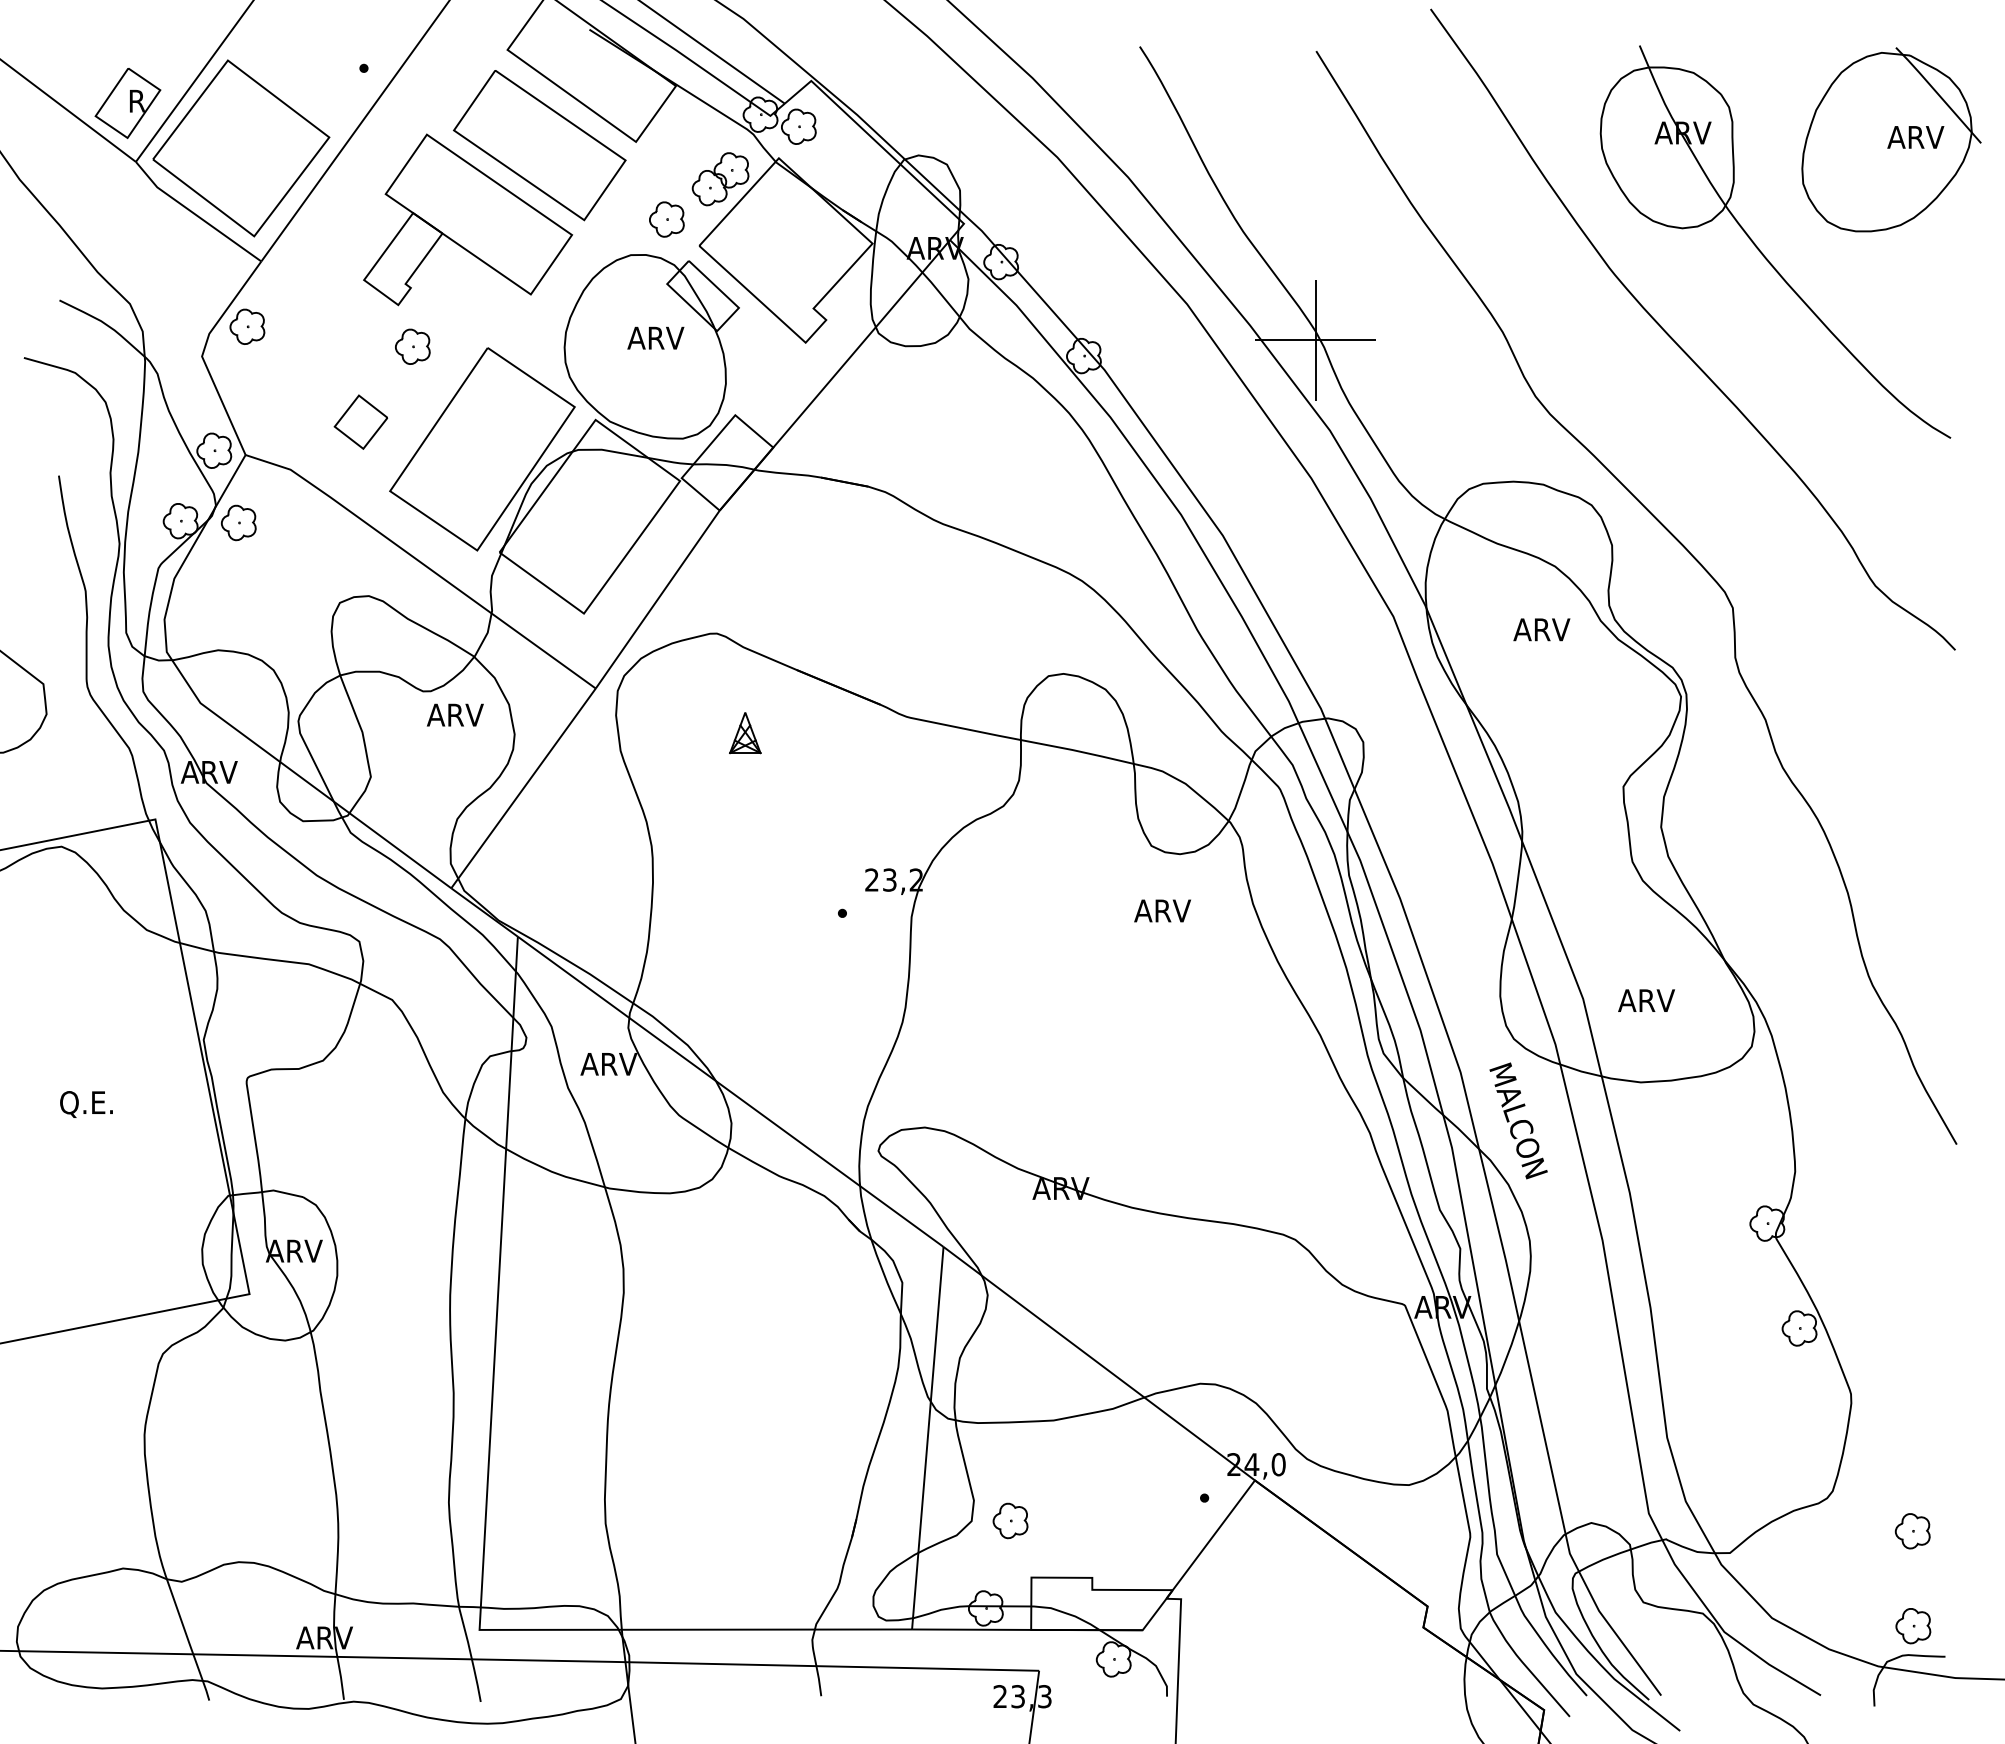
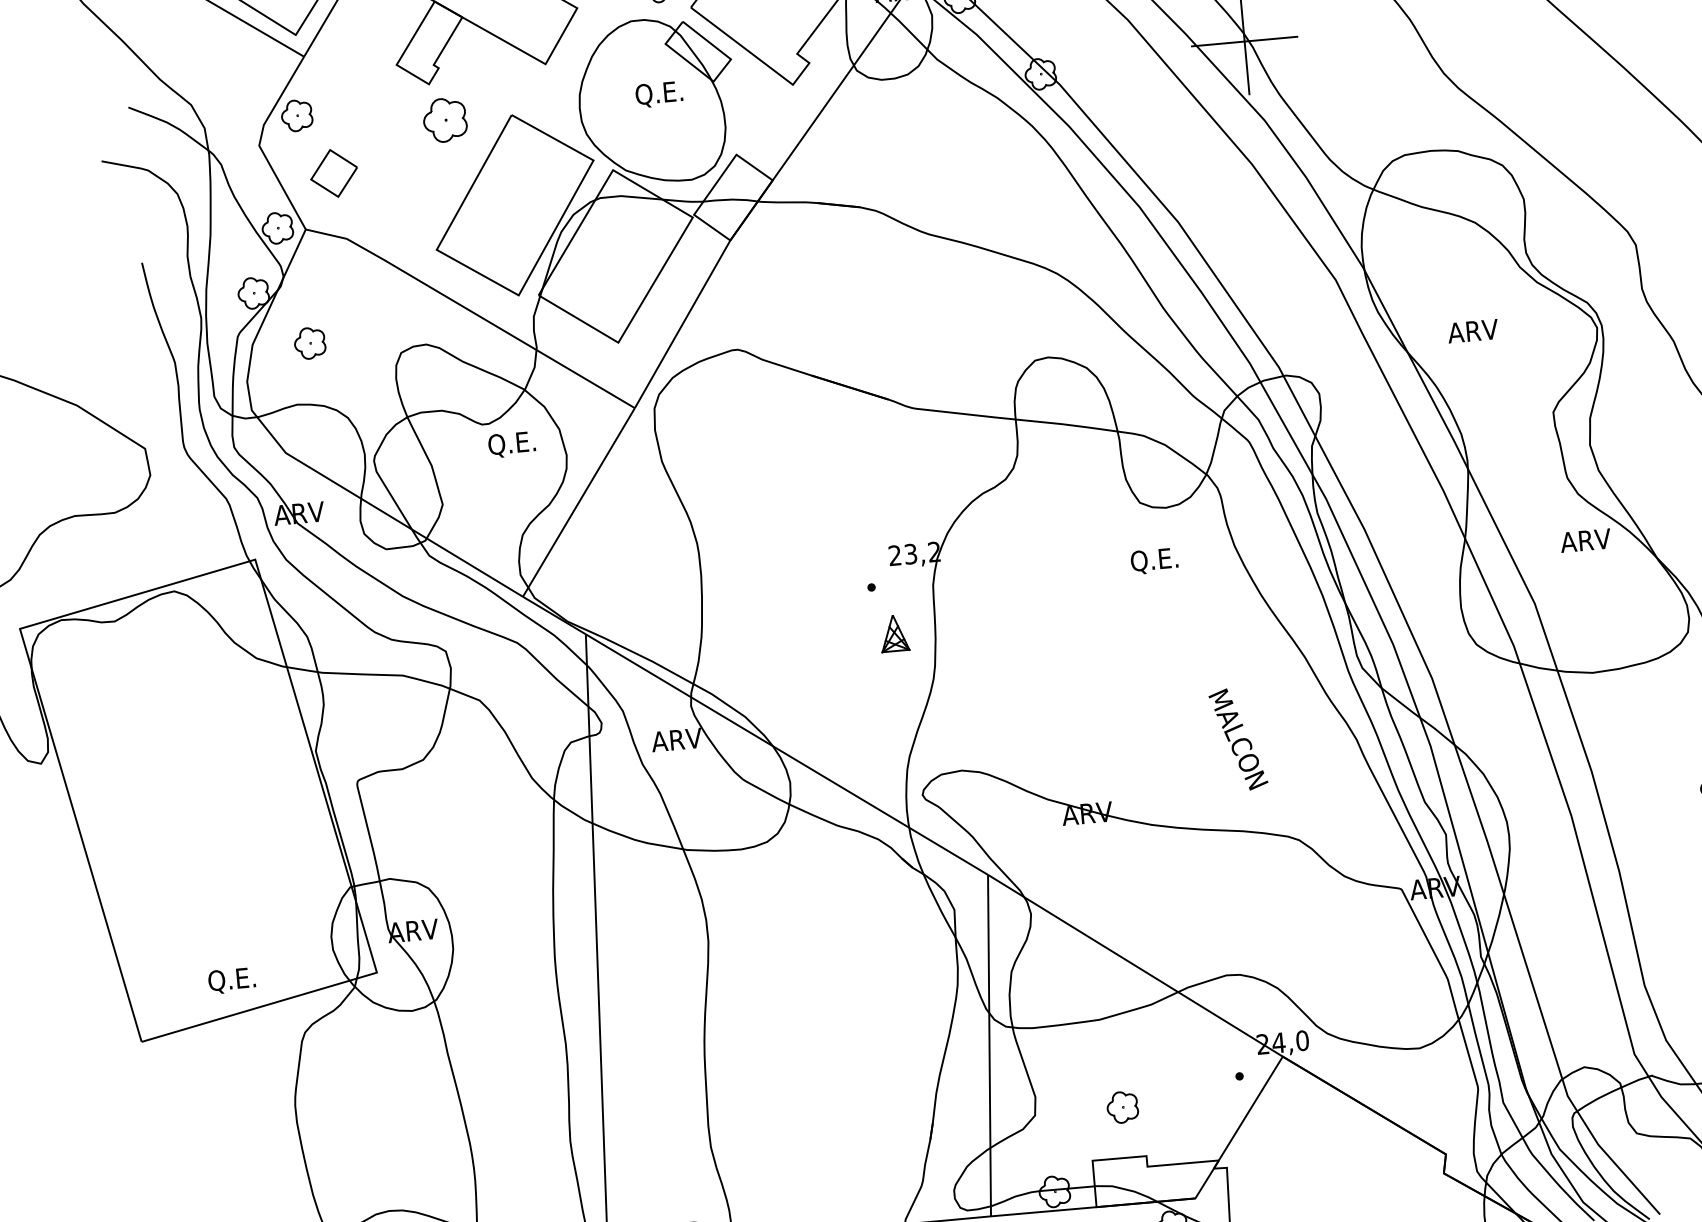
text: (655, 339) -> (659, 94), ARV -> Q.E.
part: (412, 346) -> (444, 119), size x1.4
part: (360, 421) -> (333, 172), moved
part: (238, 522) -> (309, 343), moved
text: (1541, 629) -> (1472, 330), moved
text: (454, 716) -> (511, 444), ARV -> Q.E.
part: (745, 733) -> (894, 633), moved
text: (1162, 912) -> (1155, 560), ARV -> Q.E.
text: (1646, 1000) -> (1585, 540), moved
text: (86, 1104) -> (232, 980), moved
text: (1518, 1120) -> (1238, 739), moved
part: (1010, 1520) -> (1122, 1107), moved

